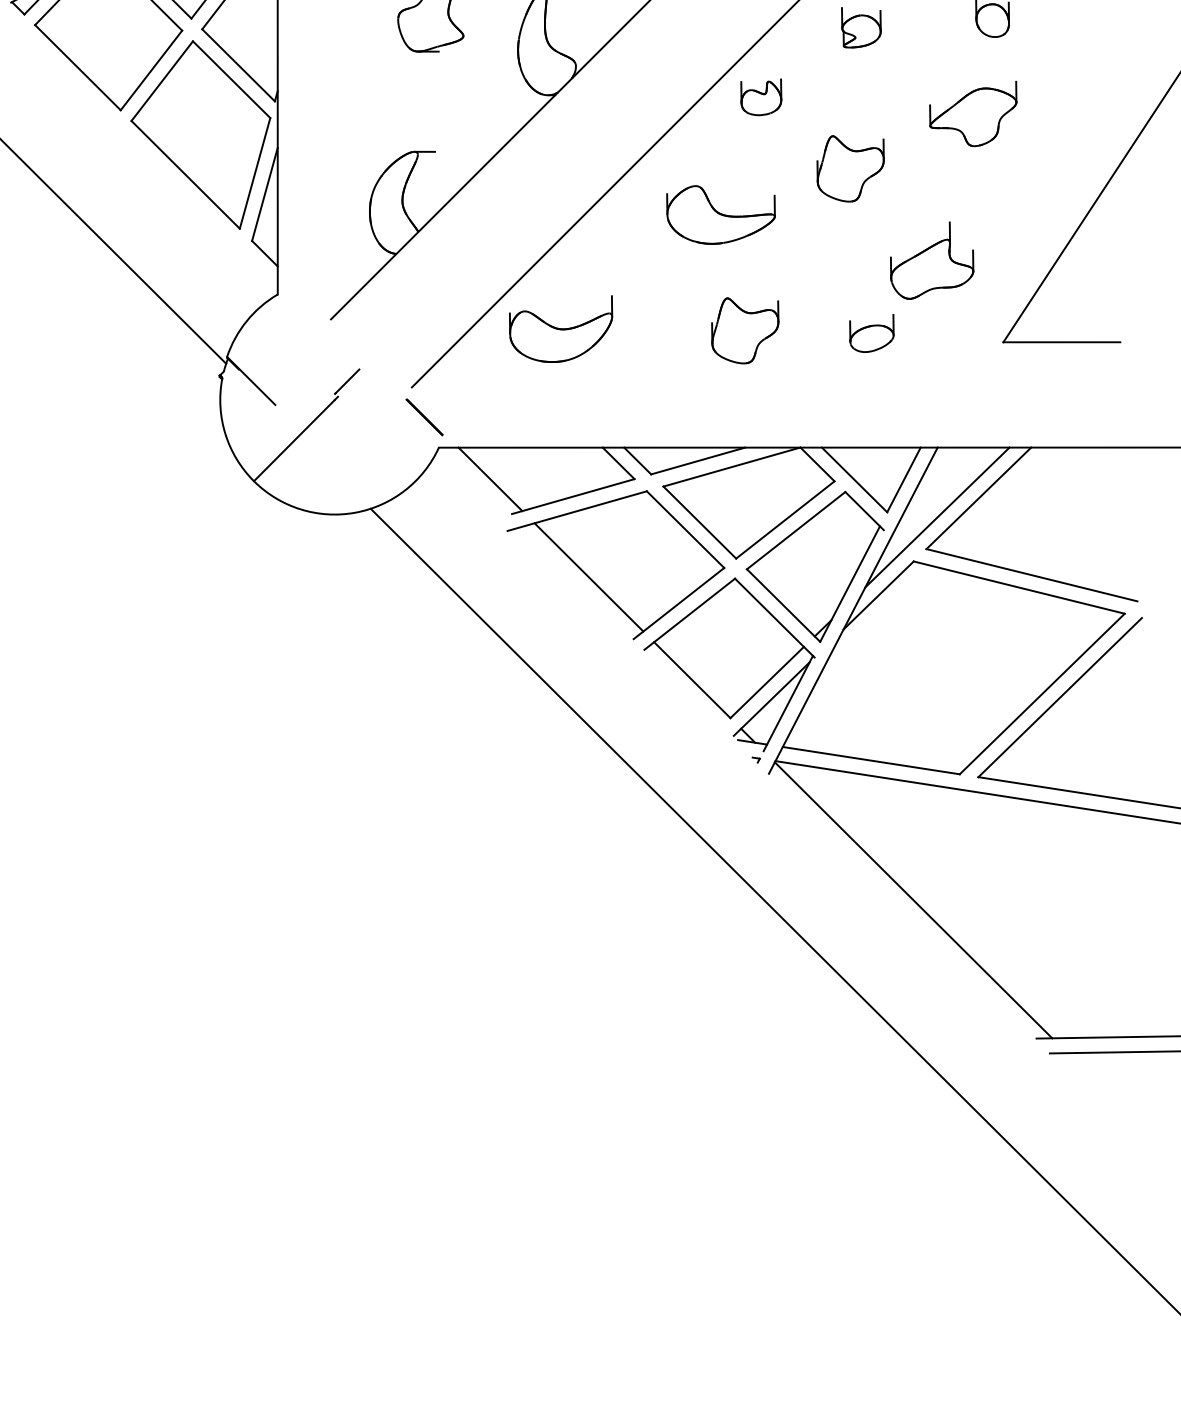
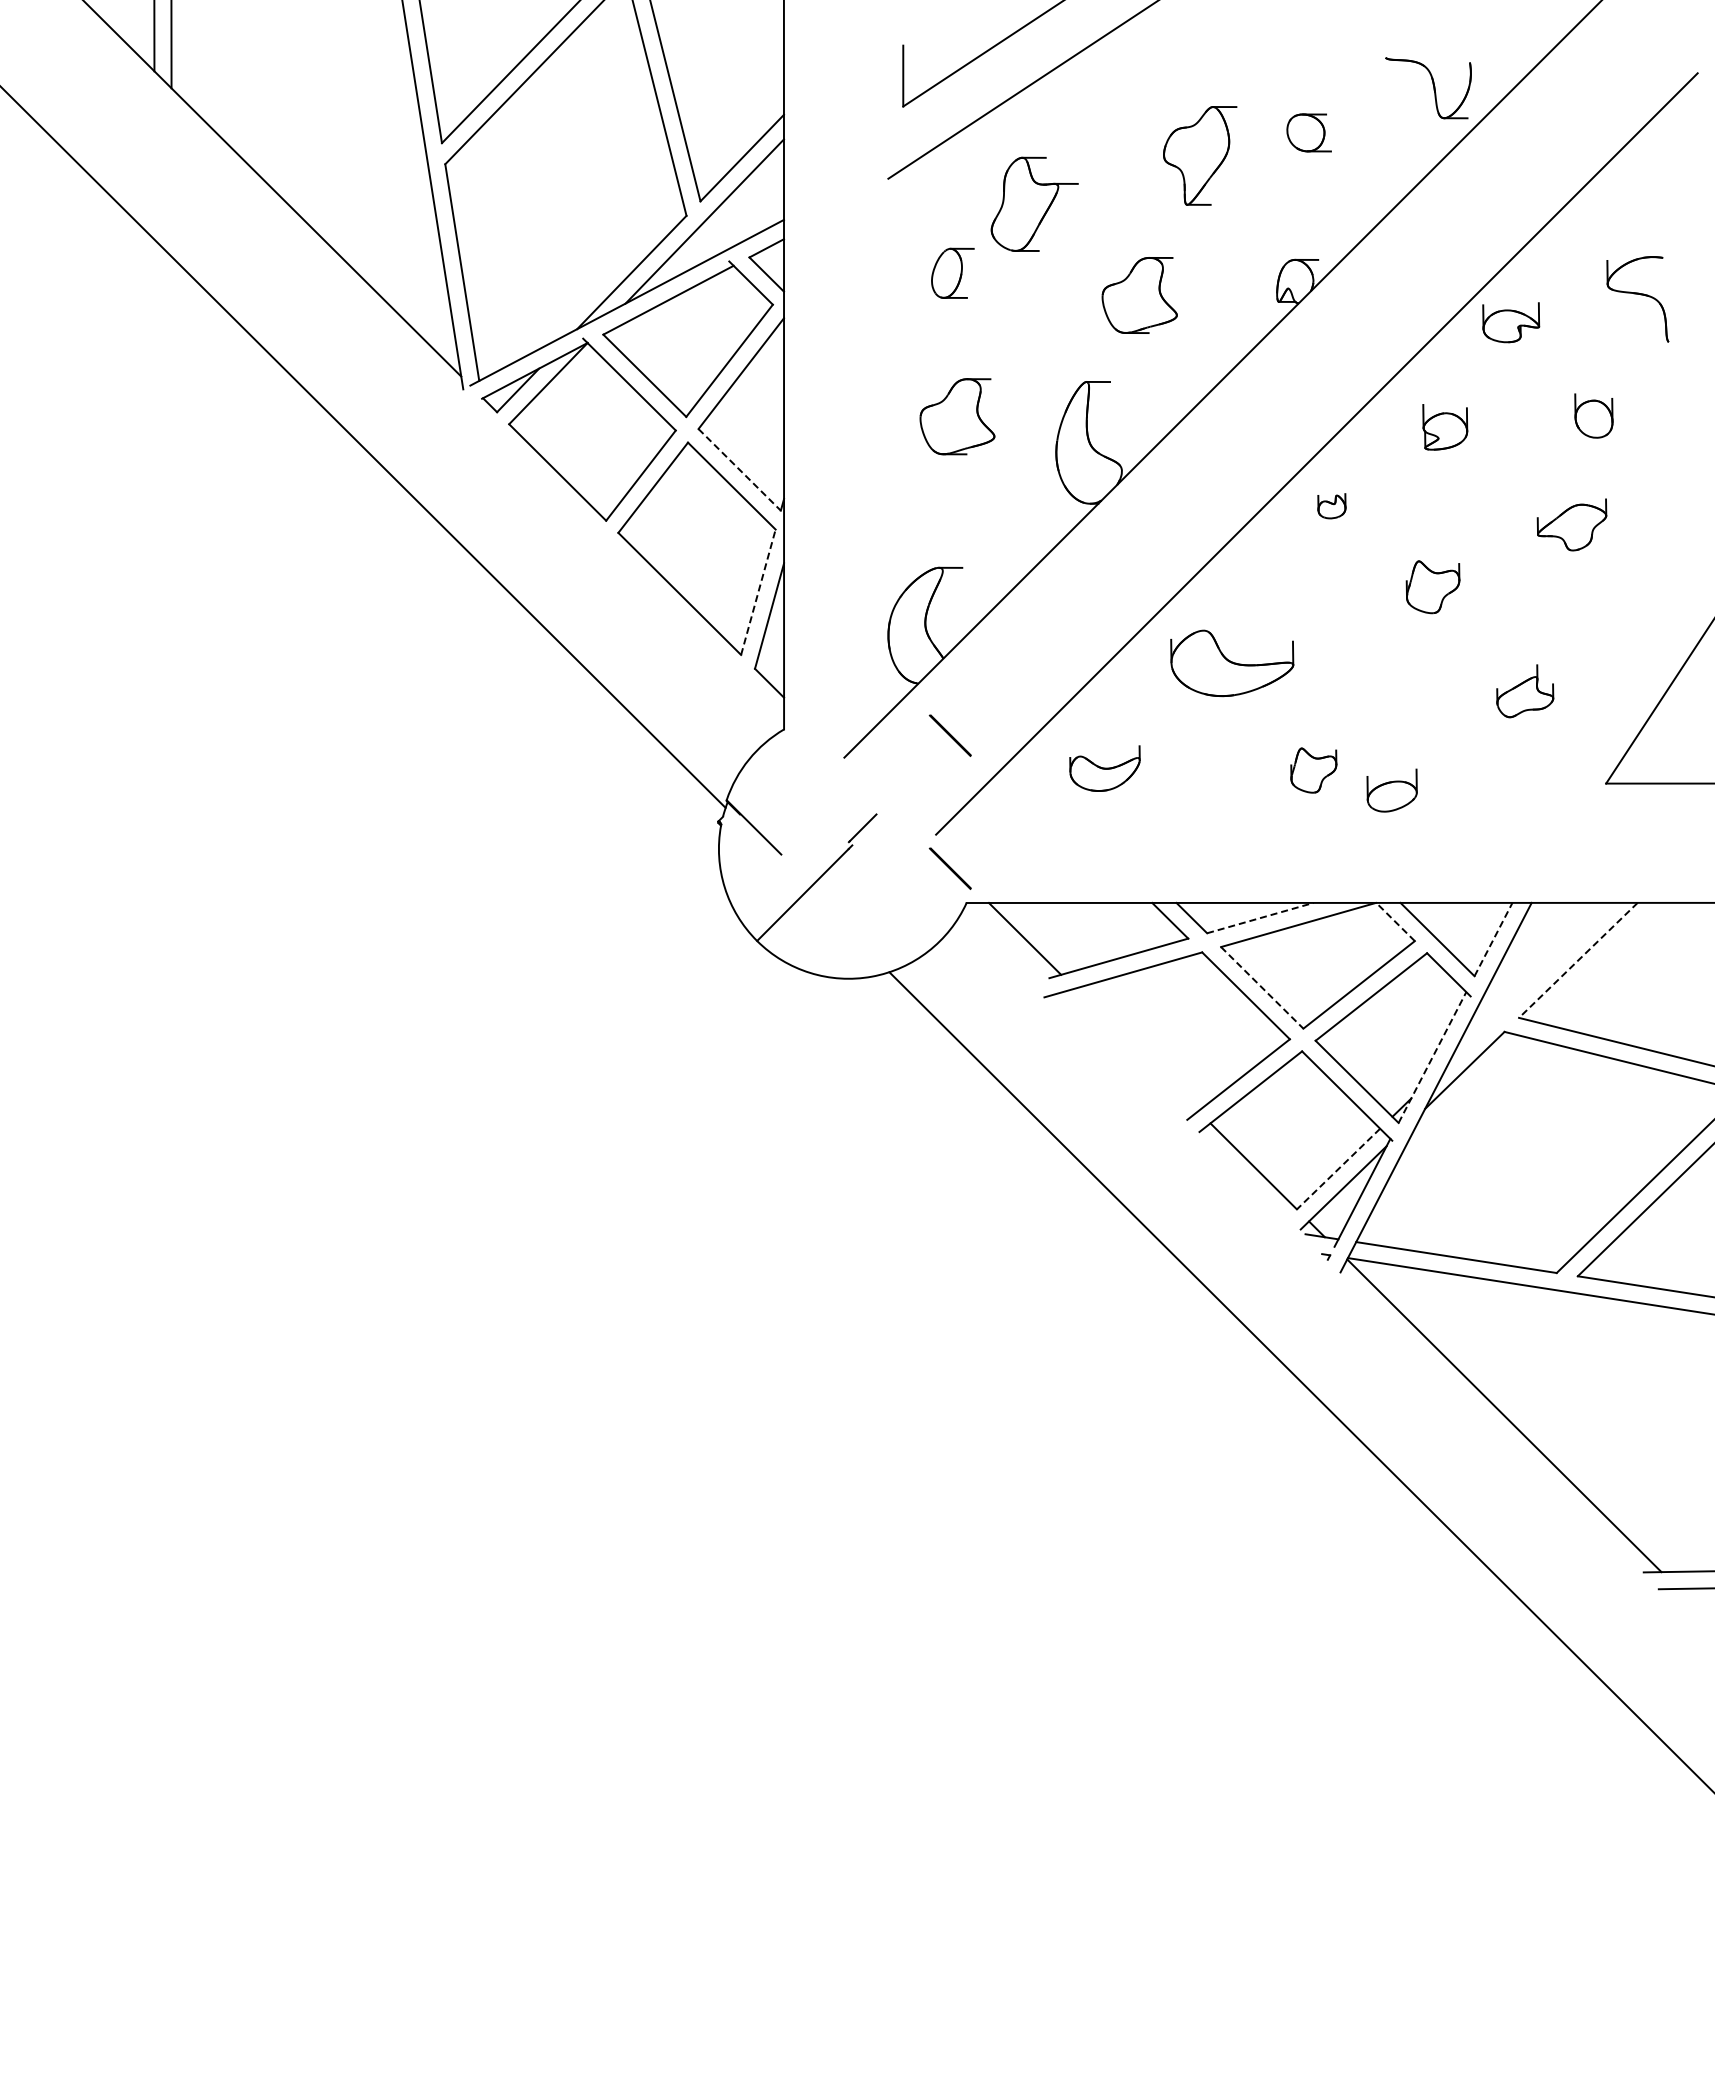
line: (238, 65) -> (739, 469), solid -> dashed
part: (760, 97) -> (1331, 506), size x0.6
part: (972, 113) -> (1571, 524), size x0.7
part: (850, 169) -> (1432, 587), size x0.7
line: (255, 172) -> (758, 591), solid -> dashed
part: (721, 215) -> (1232, 663), moved
part: (931, 260) -> (1524, 691), size x0.6
line: (423, 299) -> (949, 735), added
part: (560, 328) -> (1104, 768), size x0.6
part: (745, 330) -> (1313, 770), size x0.6
part: (871, 333) -> (1391, 790), moved
line: (698, 460) -> (1260, 917), solid -> dashed
line: (817, 464) -> (1395, 921), solid -> dashed
line: (903, 479) -> (1493, 939), solid -> dashed
line: (979, 498) -> (1578, 960), solid -> dashed
line: (937, 516) -> (1531, 981), removed
line: (700, 522) -> (1262, 987), solid -> dashed
line: (588, 576) -> (1136, 1049), removed
line: (850, 584) -> (1432, 1057), solid -> dashed
line: (767, 682) -> (1338, 1169), solid -> dashed

